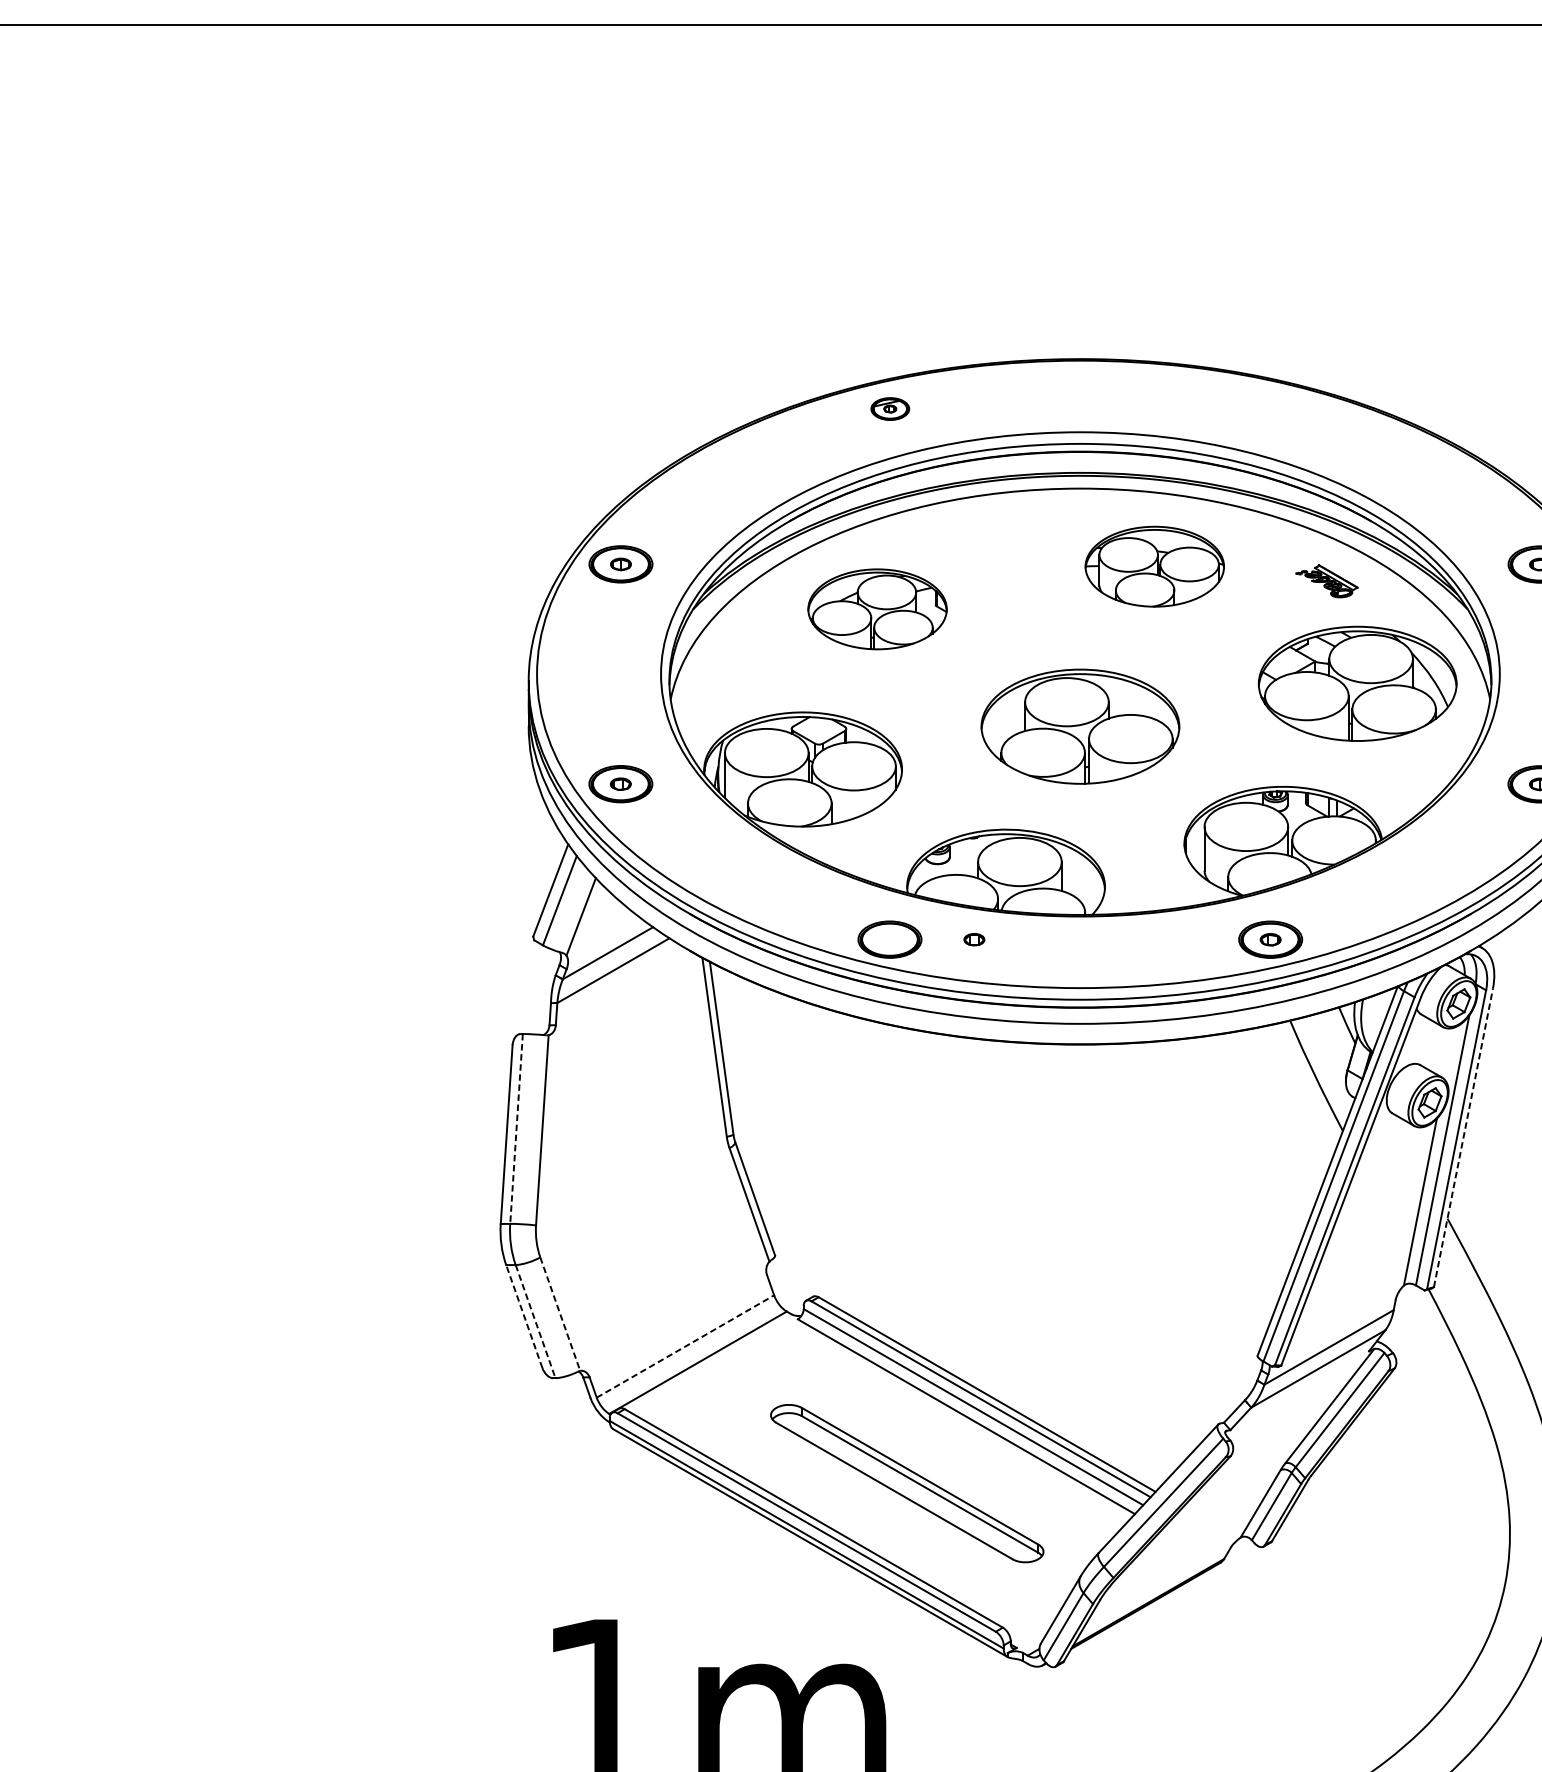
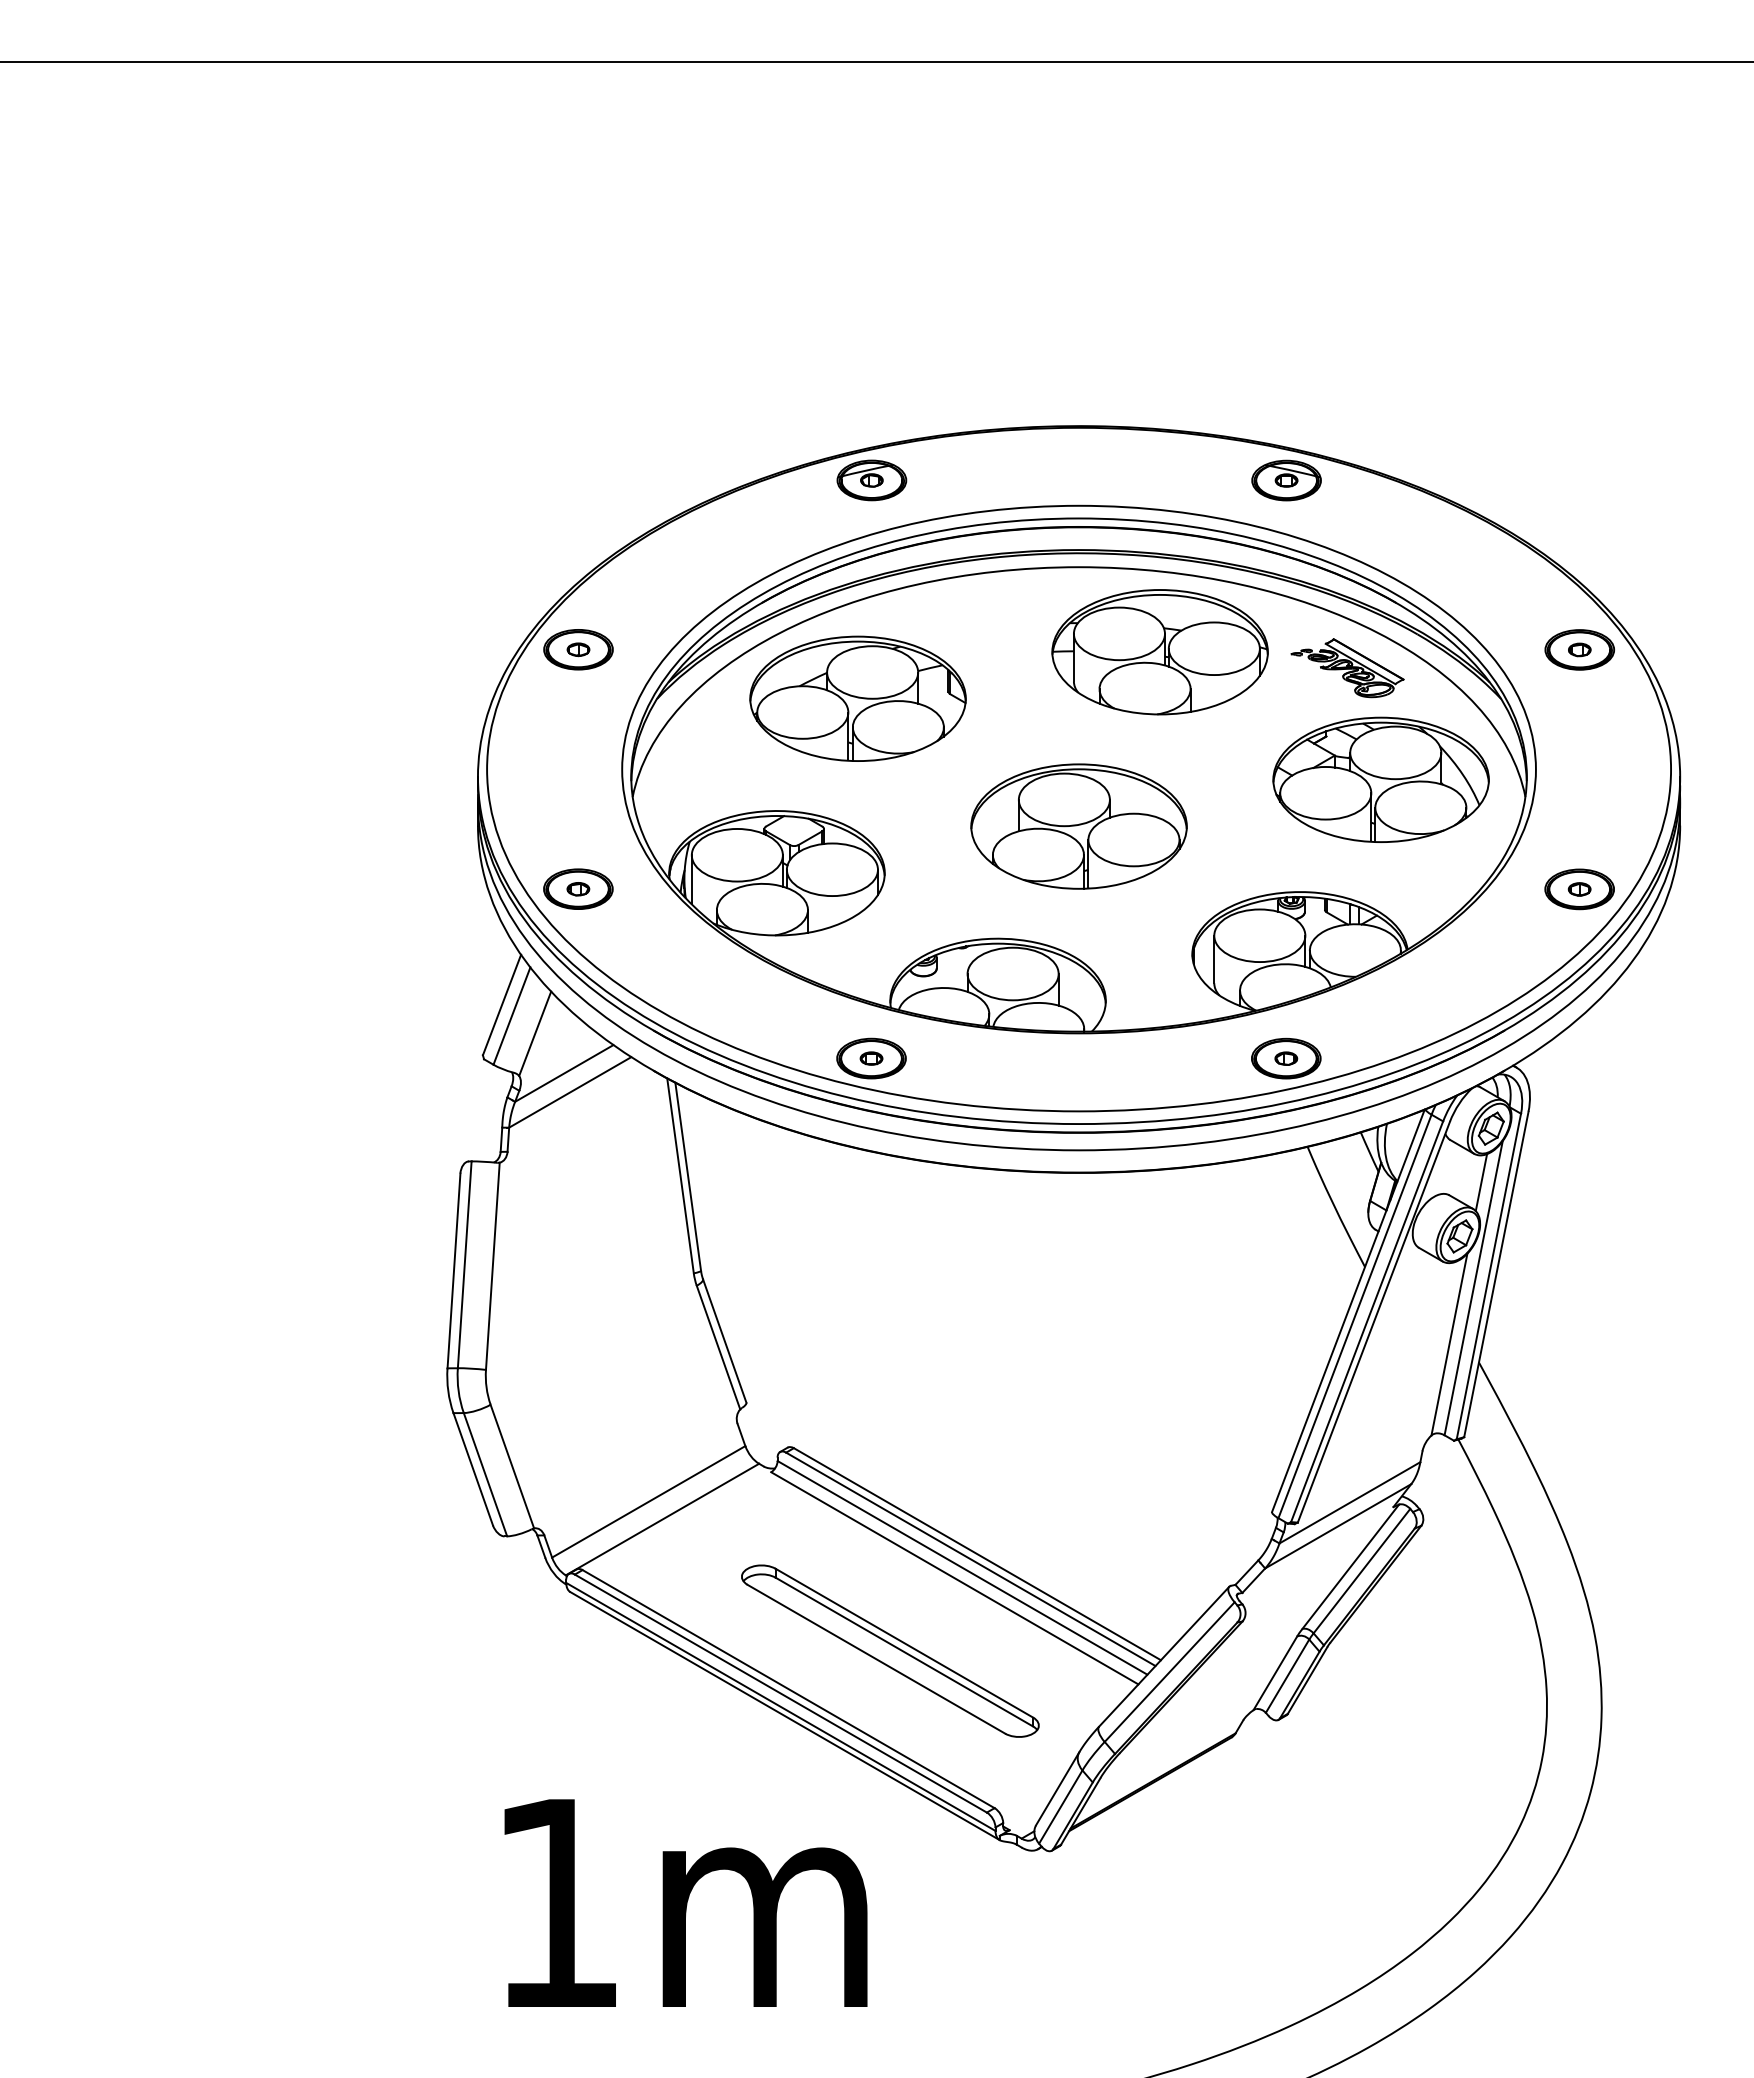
part: (889, 409) -> (871, 480), size x1.67
part: (1270, 409) -> (1286, 480), added
part: (1154, 566) -> (1159, 652), size x1.43
part: (1326, 581) -> (1347, 668), size x1.67
part: (877, 609) -> (857, 698), size x1.43
part: (974, 939) -> (871, 1058), moved
line: (1449, 1053) -> (1481, 1182), added
line: (516, 1128) -> (464, 1264), dashed -> solid
line: (1463, 1137) -> (1496, 1274), dashed -> solid
line: (560, 1314) -> (512, 1466), dashed -> solid
line: (524, 1316) -> (473, 1469), dashed -> solid
line: (535, 1322) -> (485, 1475), dashed -> solid
line: (685, 1346) -> (648, 1501), dashed -> solid

